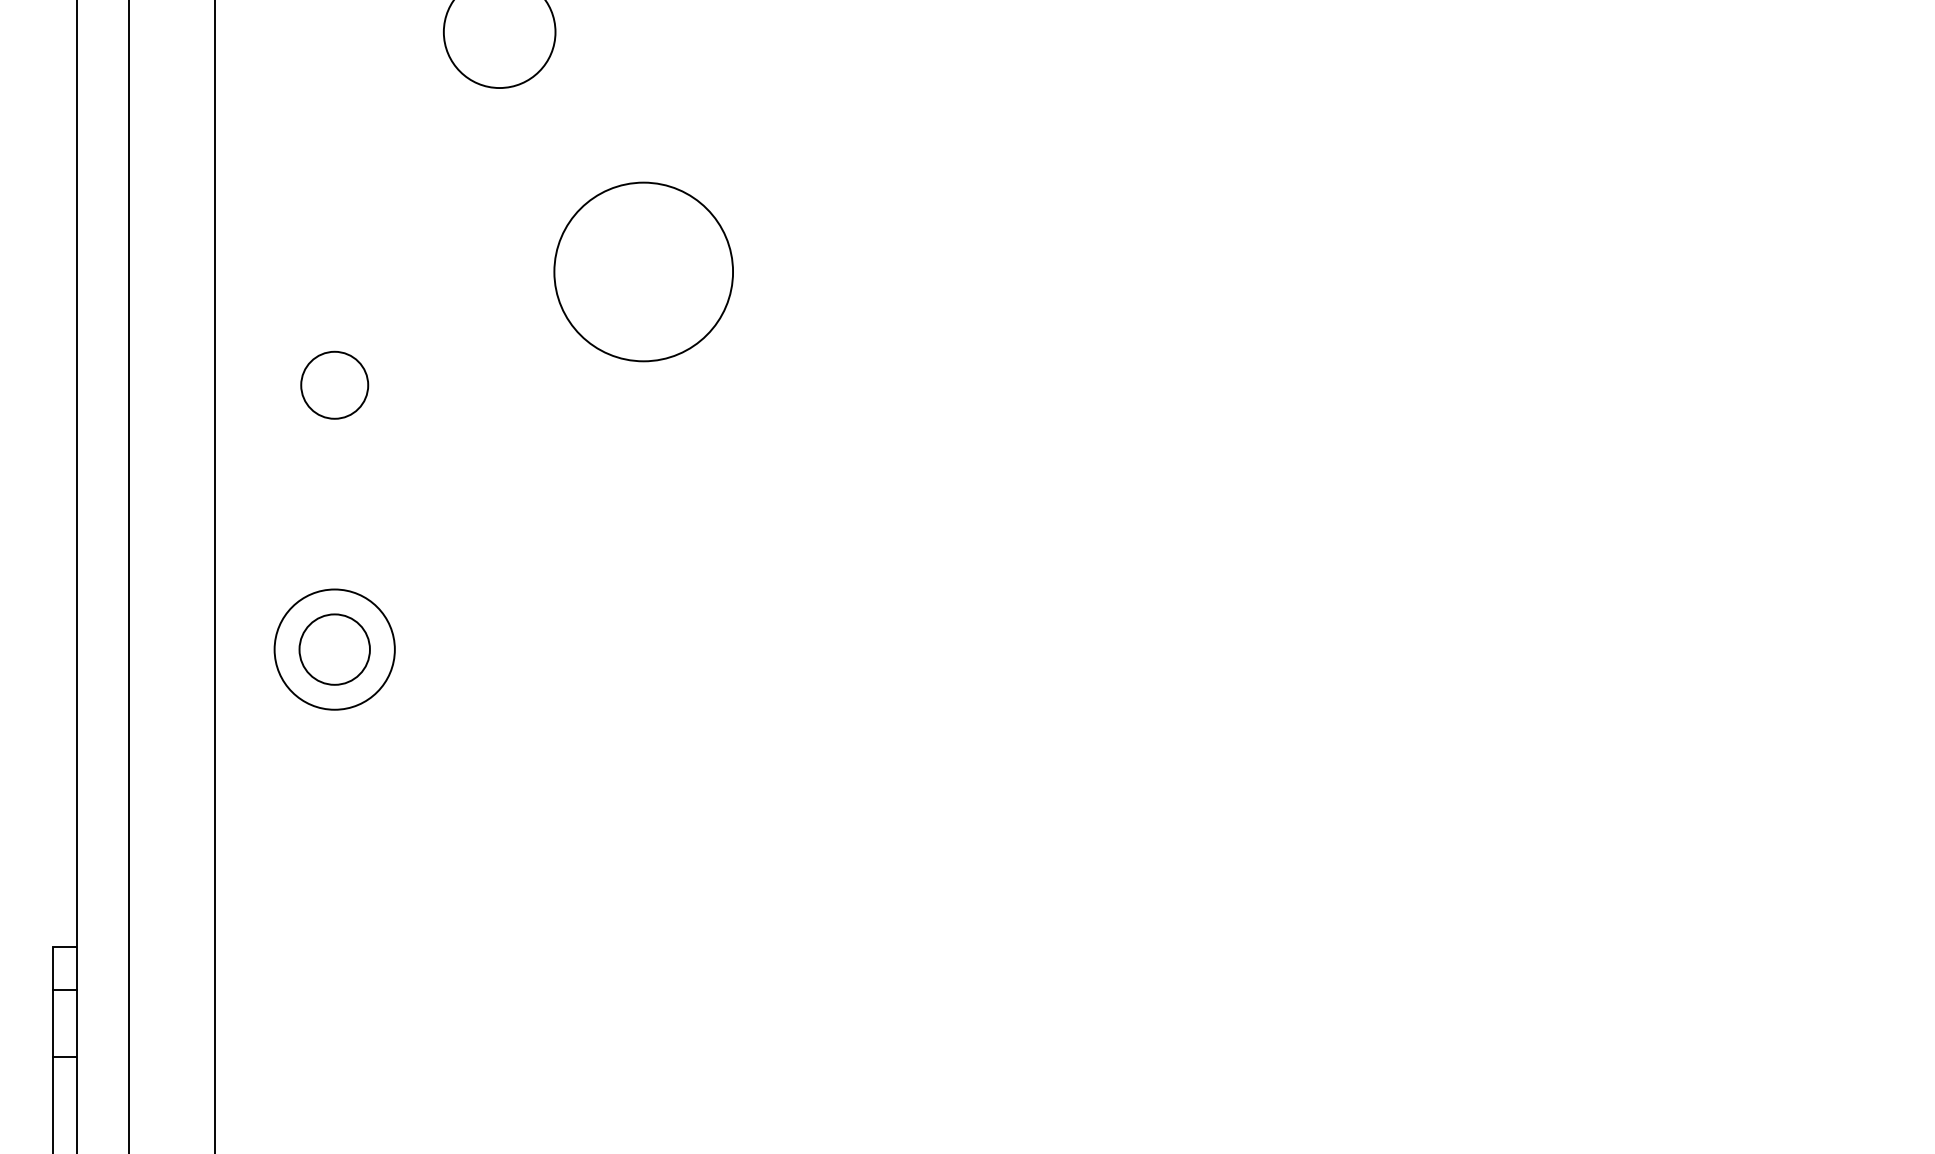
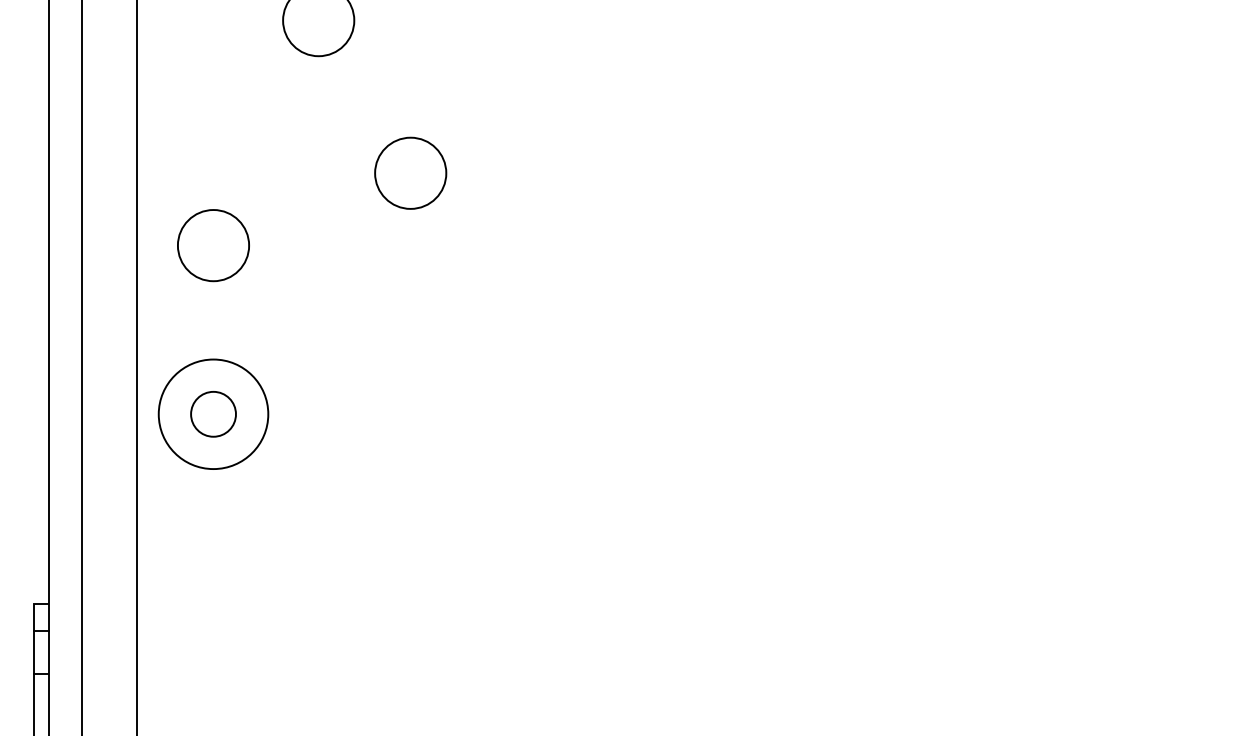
circle: (643, 270) -> (410, 172), size x0.62
circle: (334, 384) -> (213, 245), size x1.67
circle: (334, 649) -> (213, 414), size x1.43

